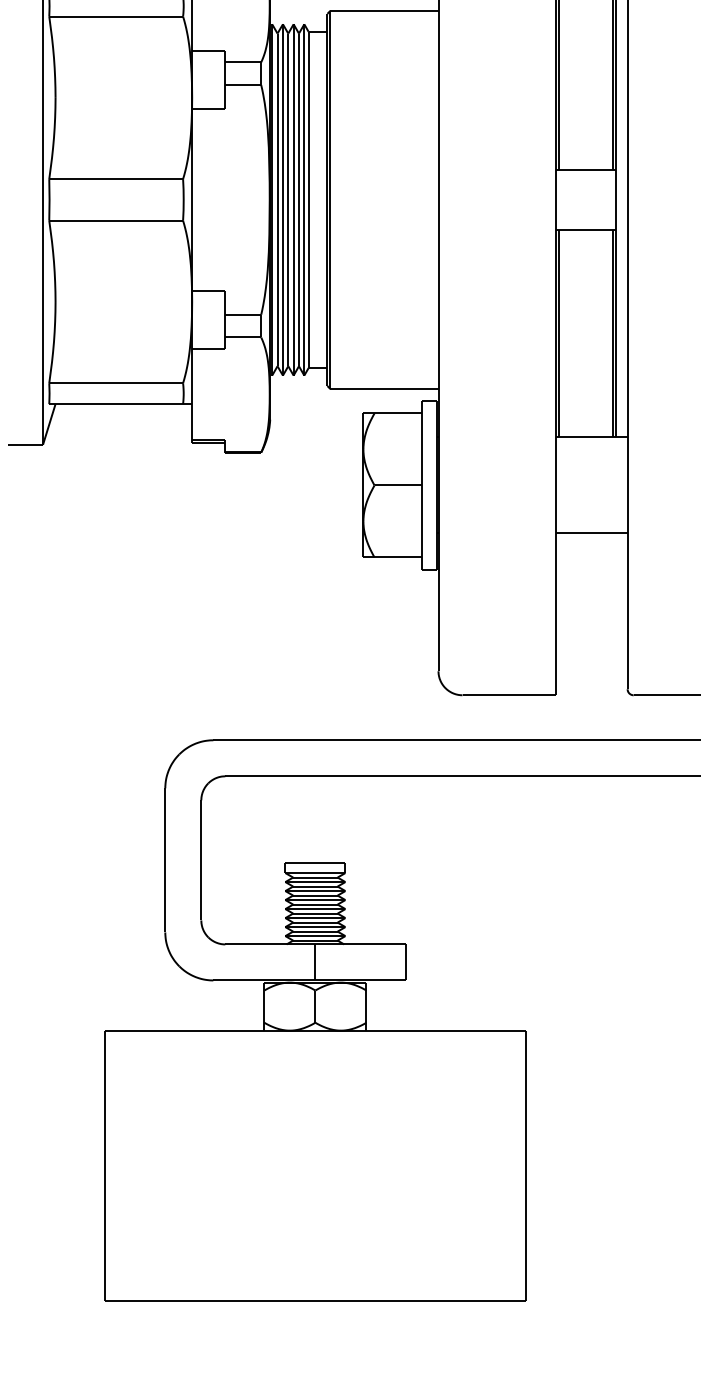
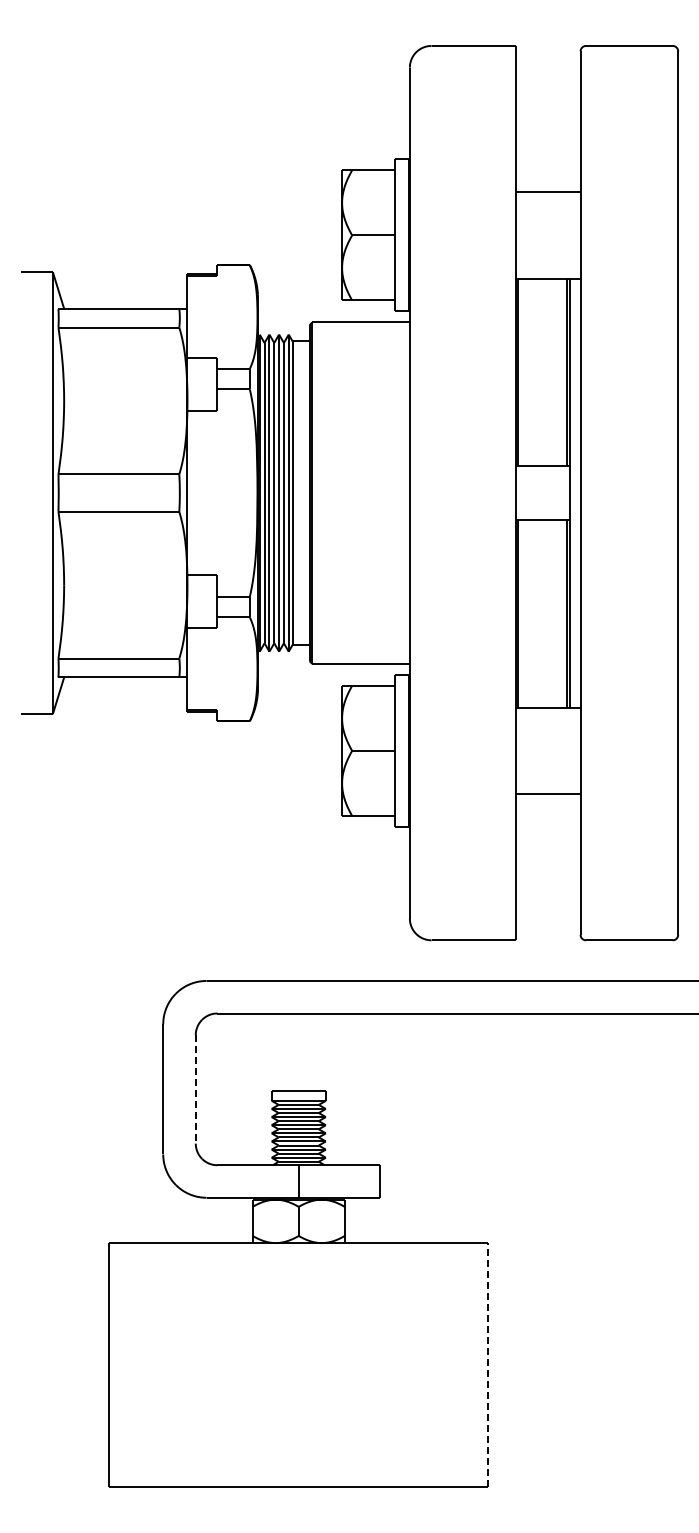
line: (201, 860) -> (195, 1089), solid -> dashed
line: (525, 1166) -> (488, 1365), solid -> dashed

